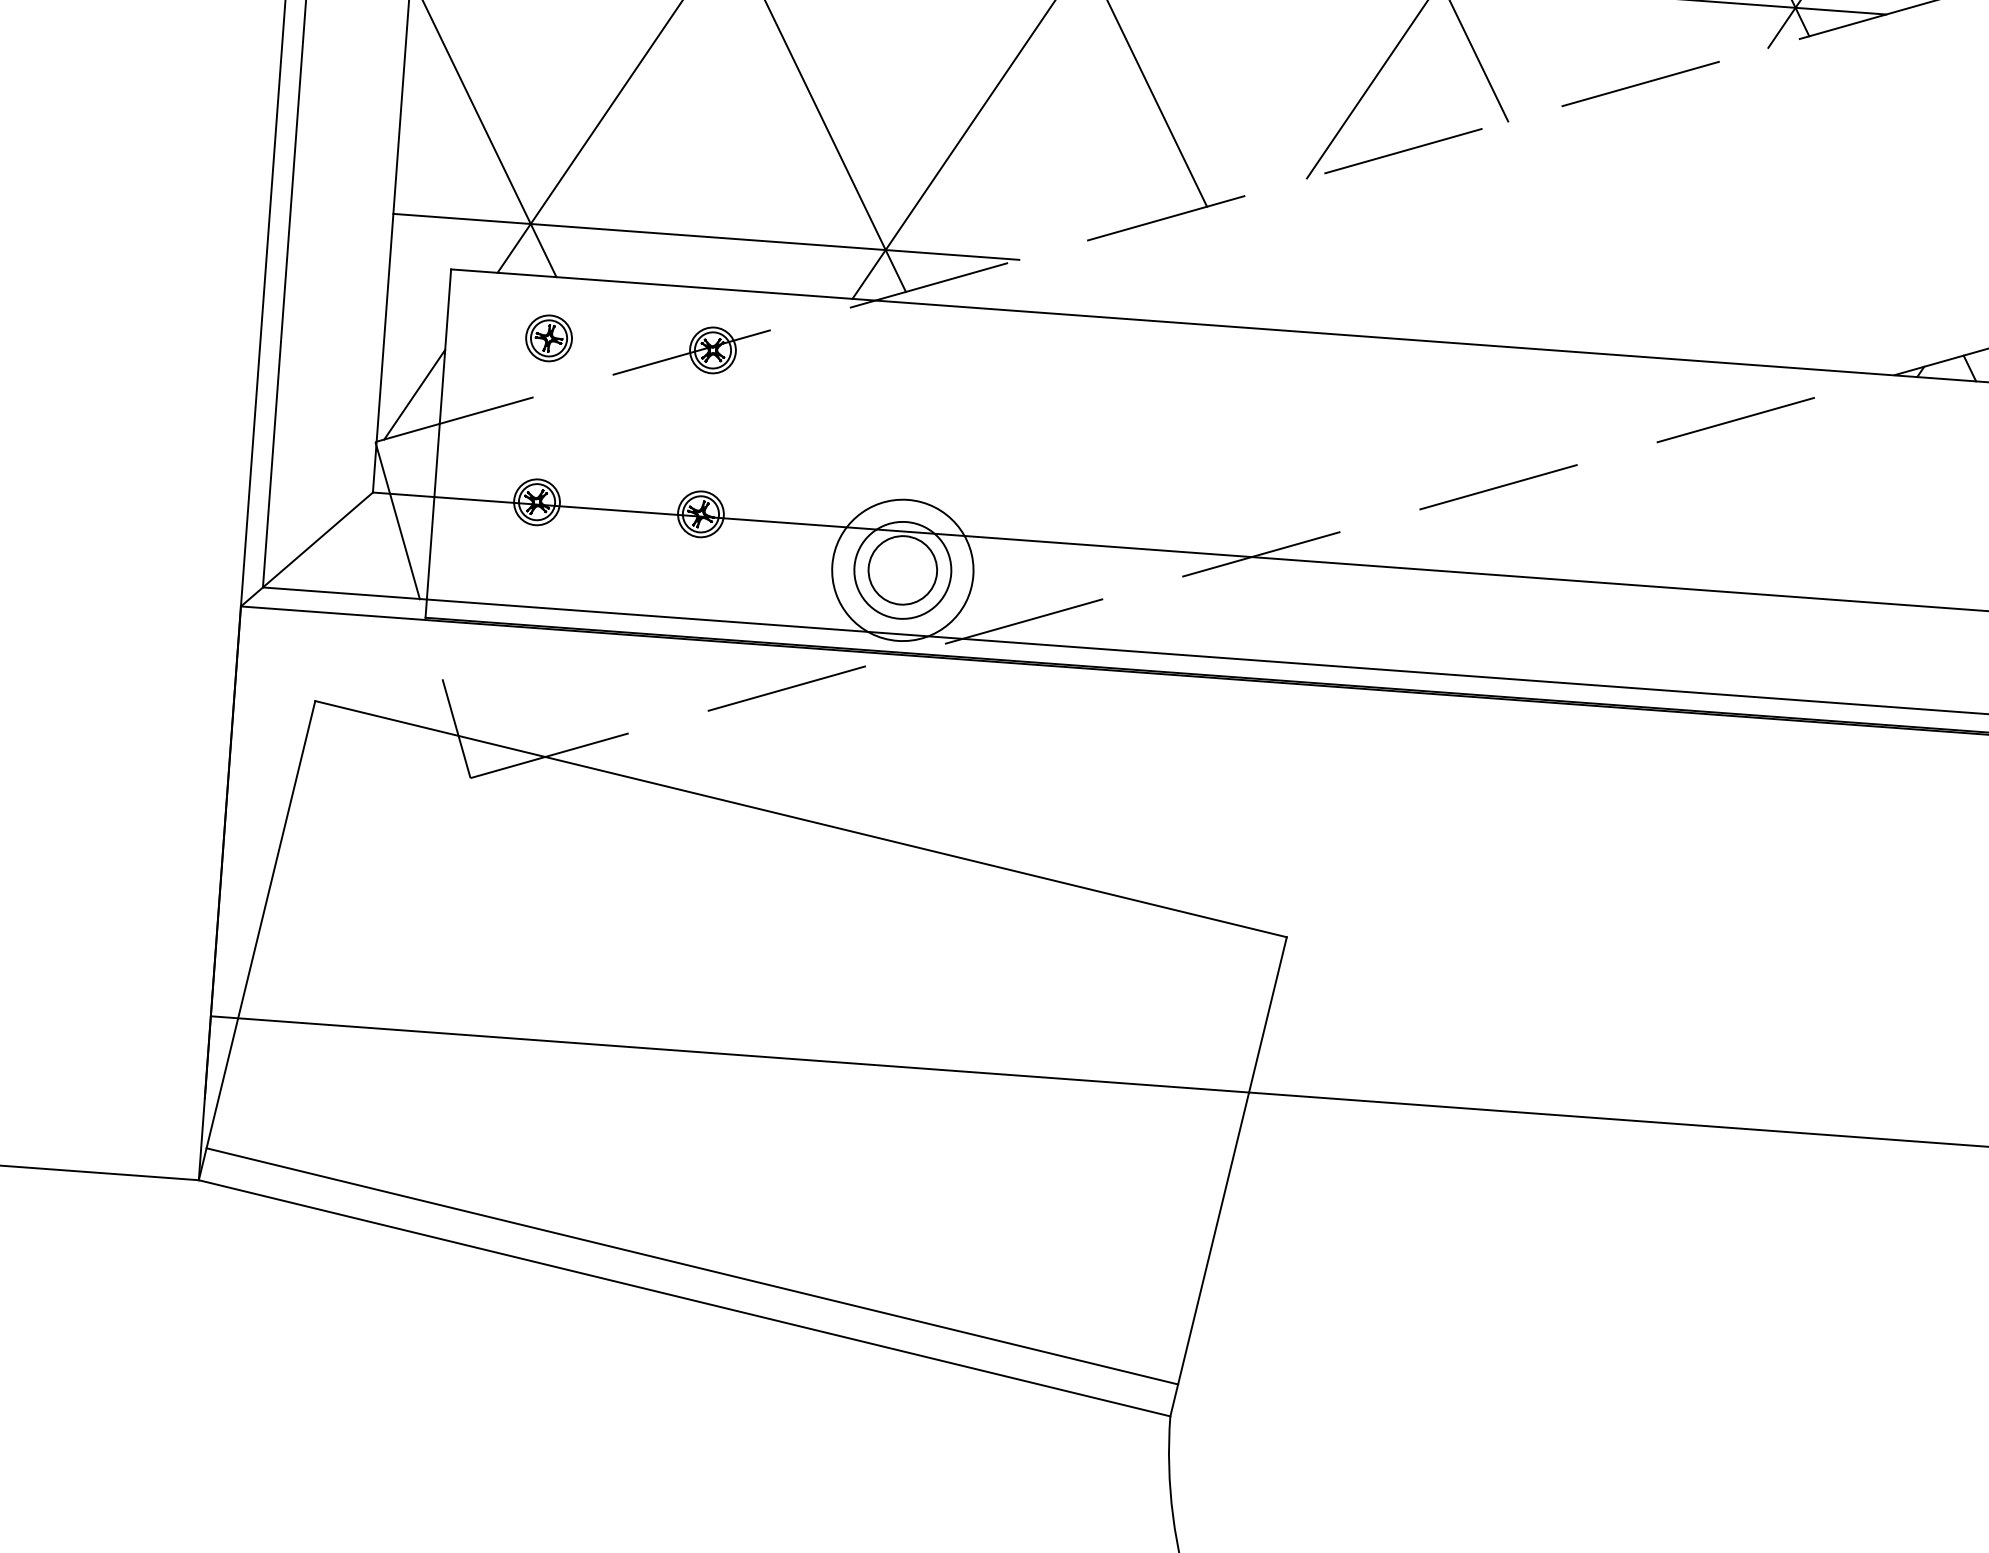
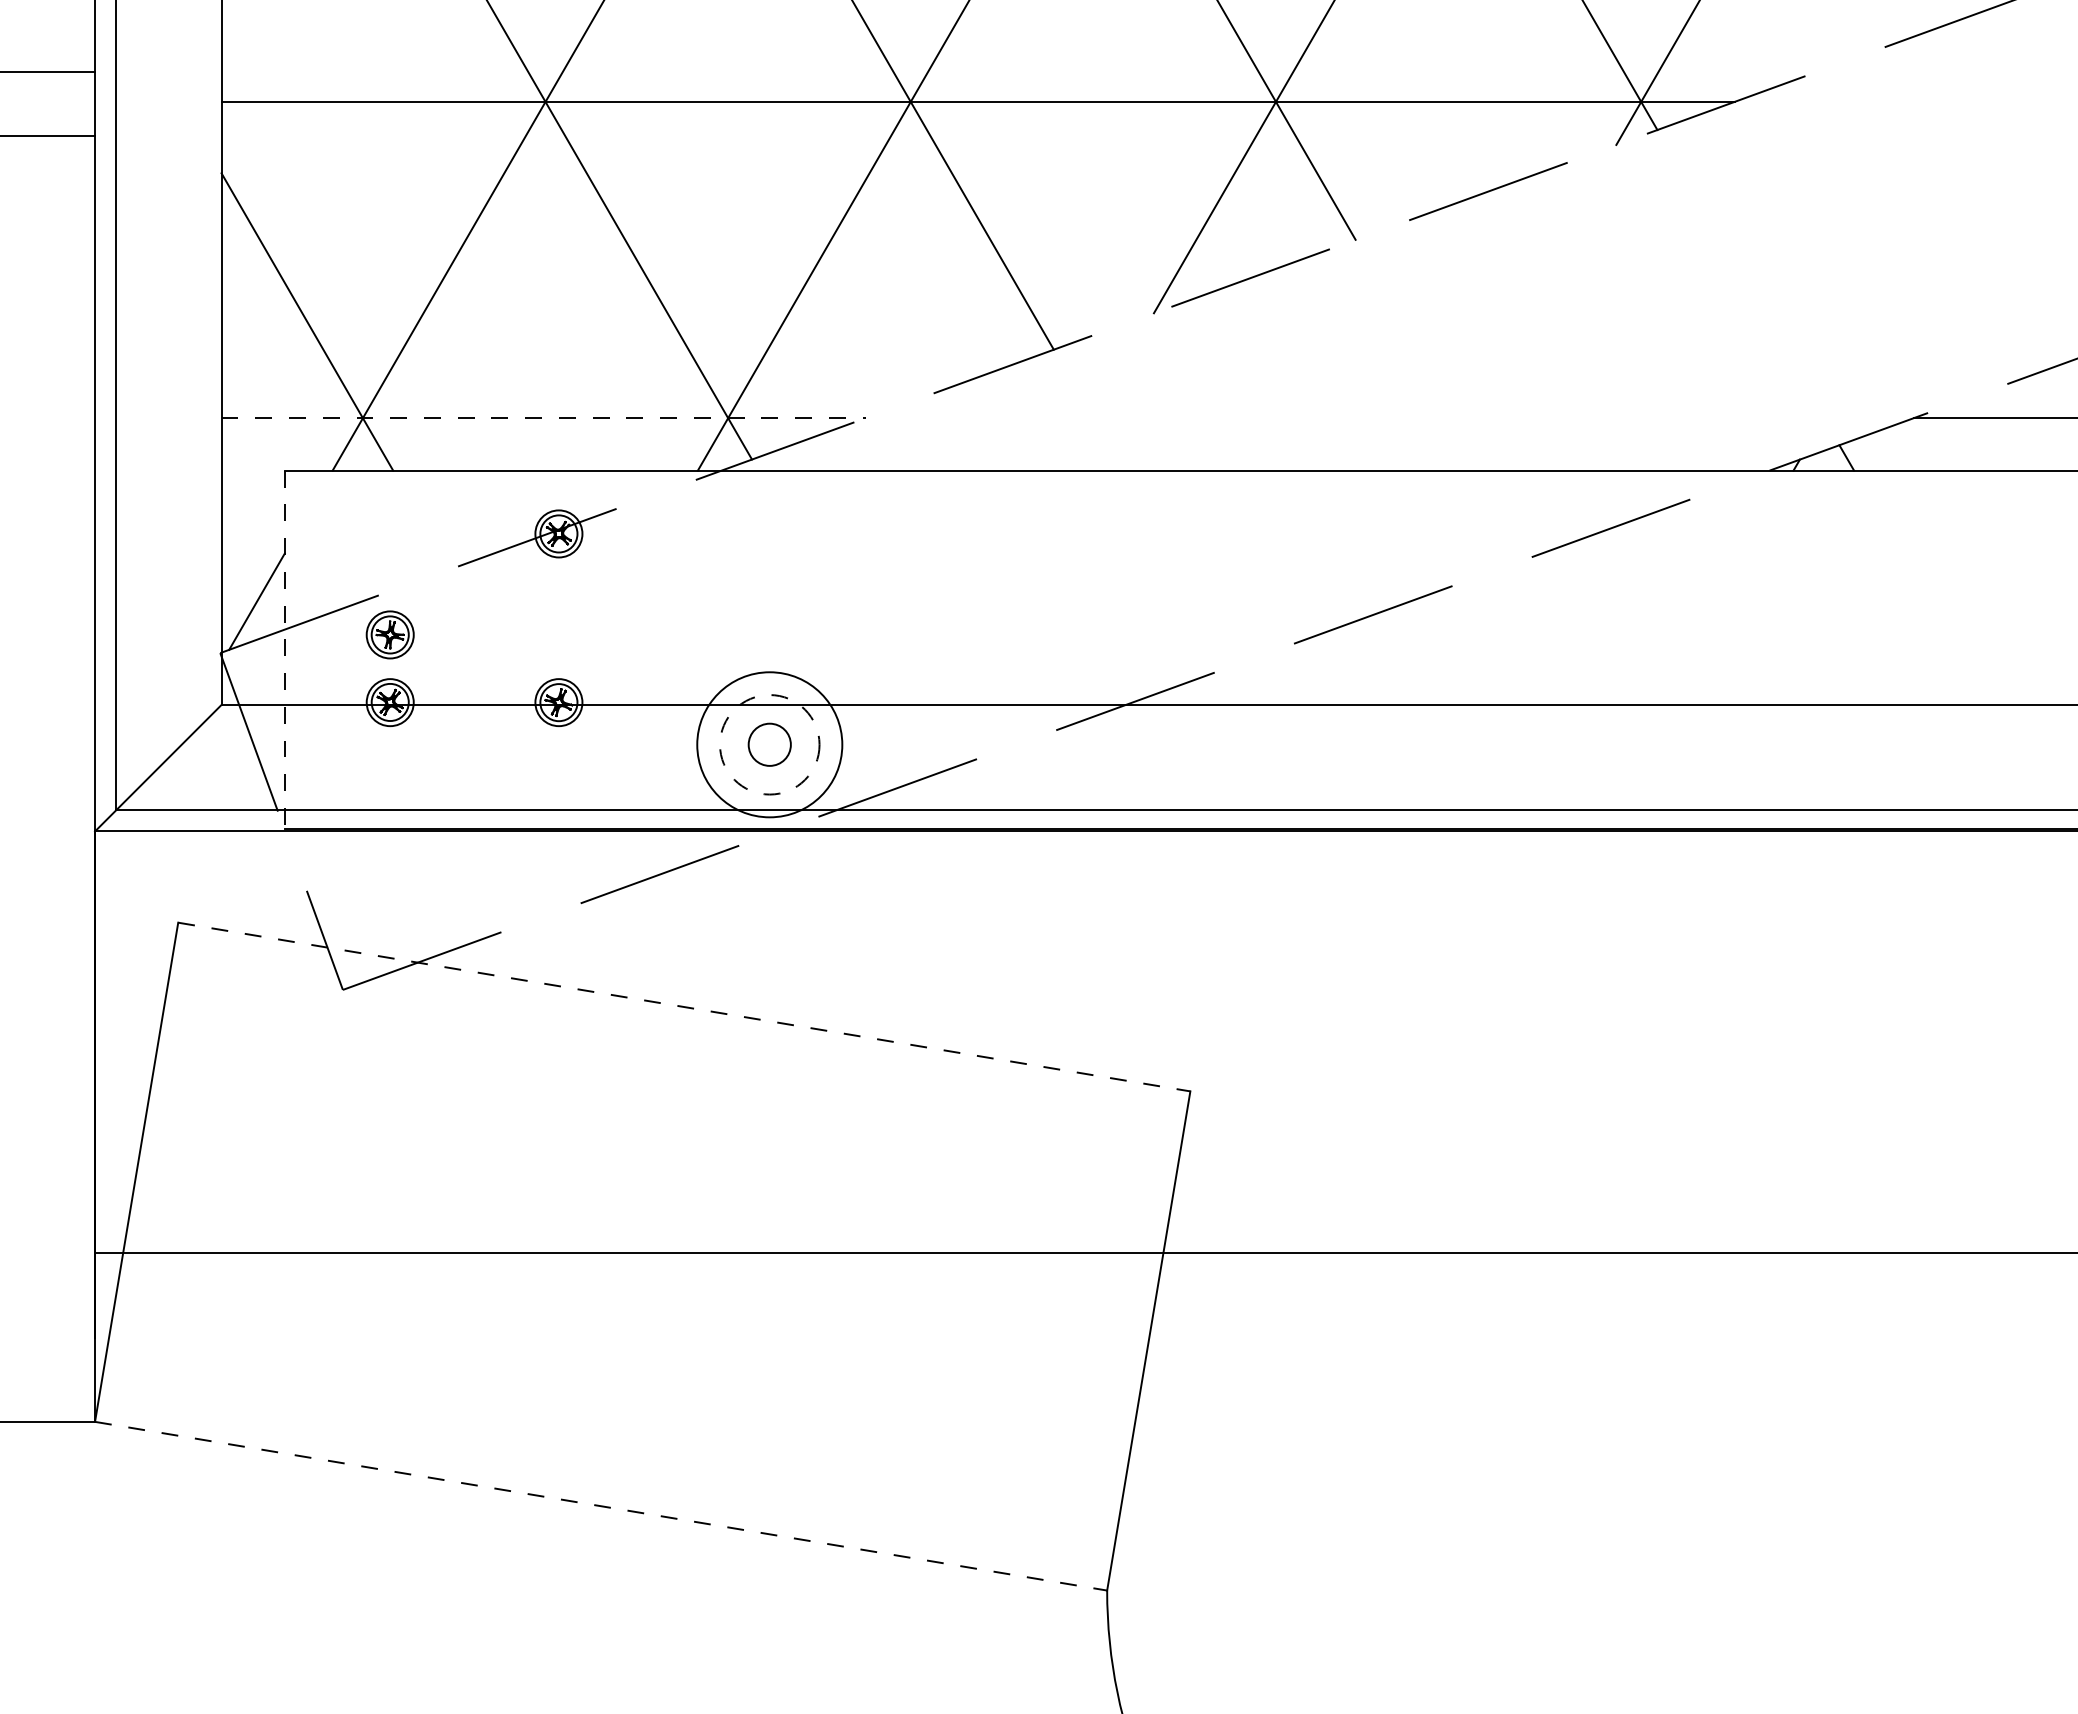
line: (707, 237) -> (544, 418), solid -> dashed
part: (548, 337) -> (389, 634), moved
line: (437, 444) -> (284, 650), solid -> dashed
circle: (902, 570) -> (769, 744), size x0.6
circle: (902, 570) -> (769, 744), solid -> dashed
line: (801, 819) -> (684, 1007), solid -> dashed
line: (692, 1265) -> (606, 1472), removed
line: (684, 1298) -> (601, 1506), solid -> dashed

